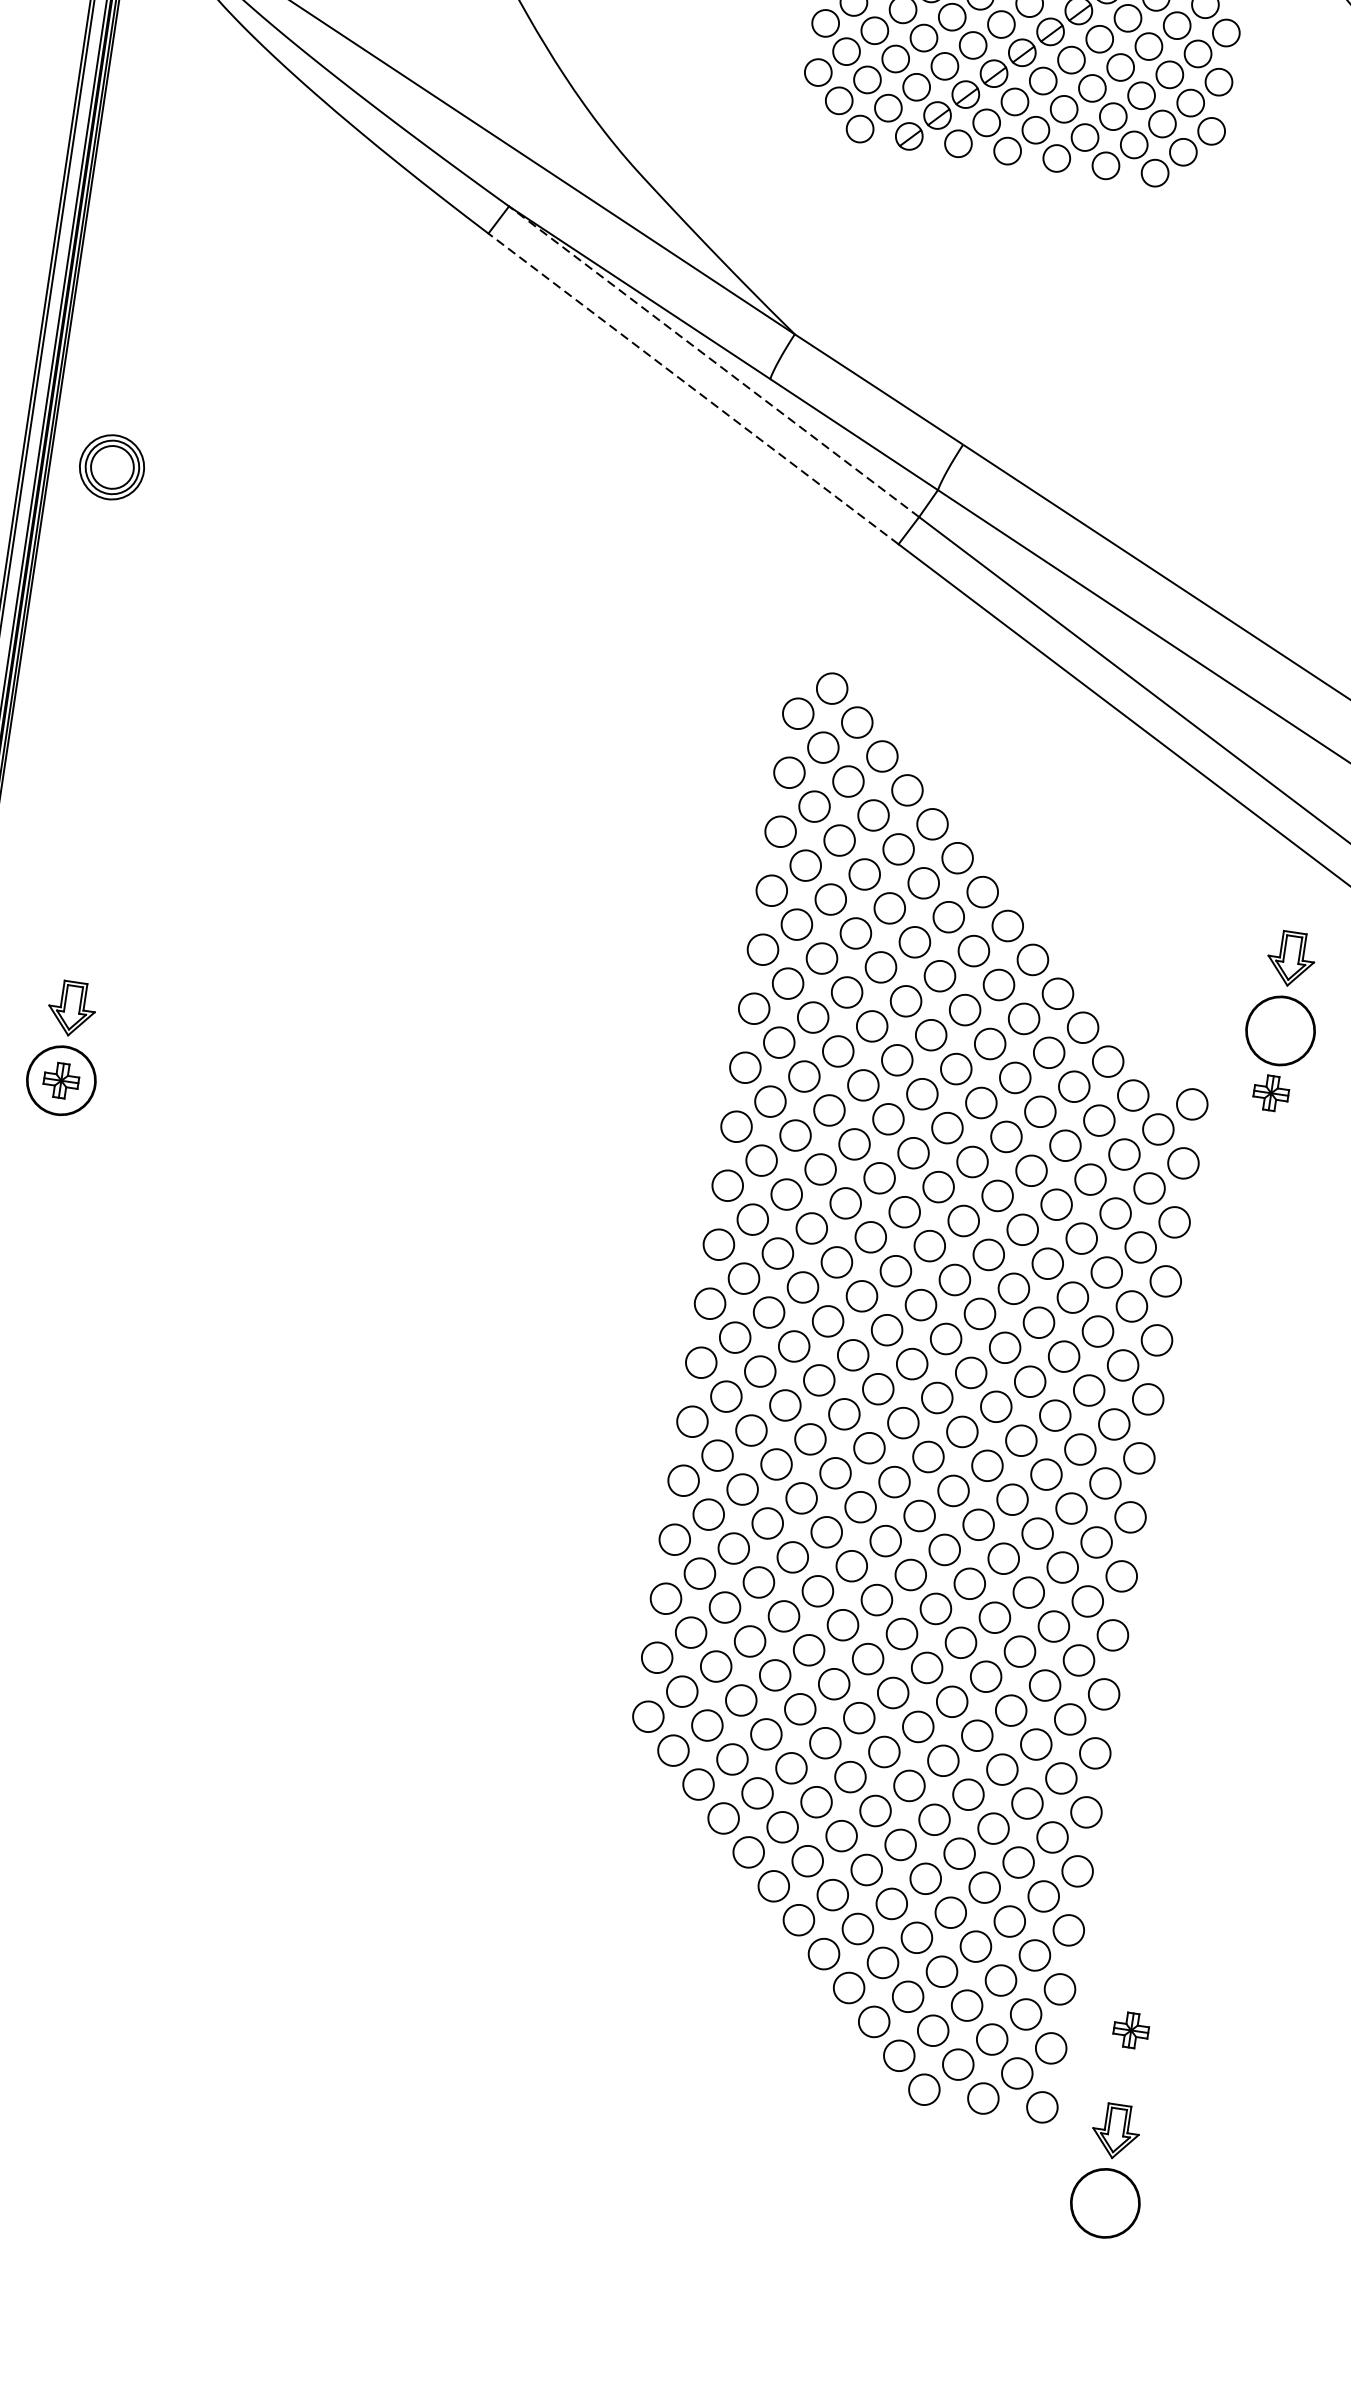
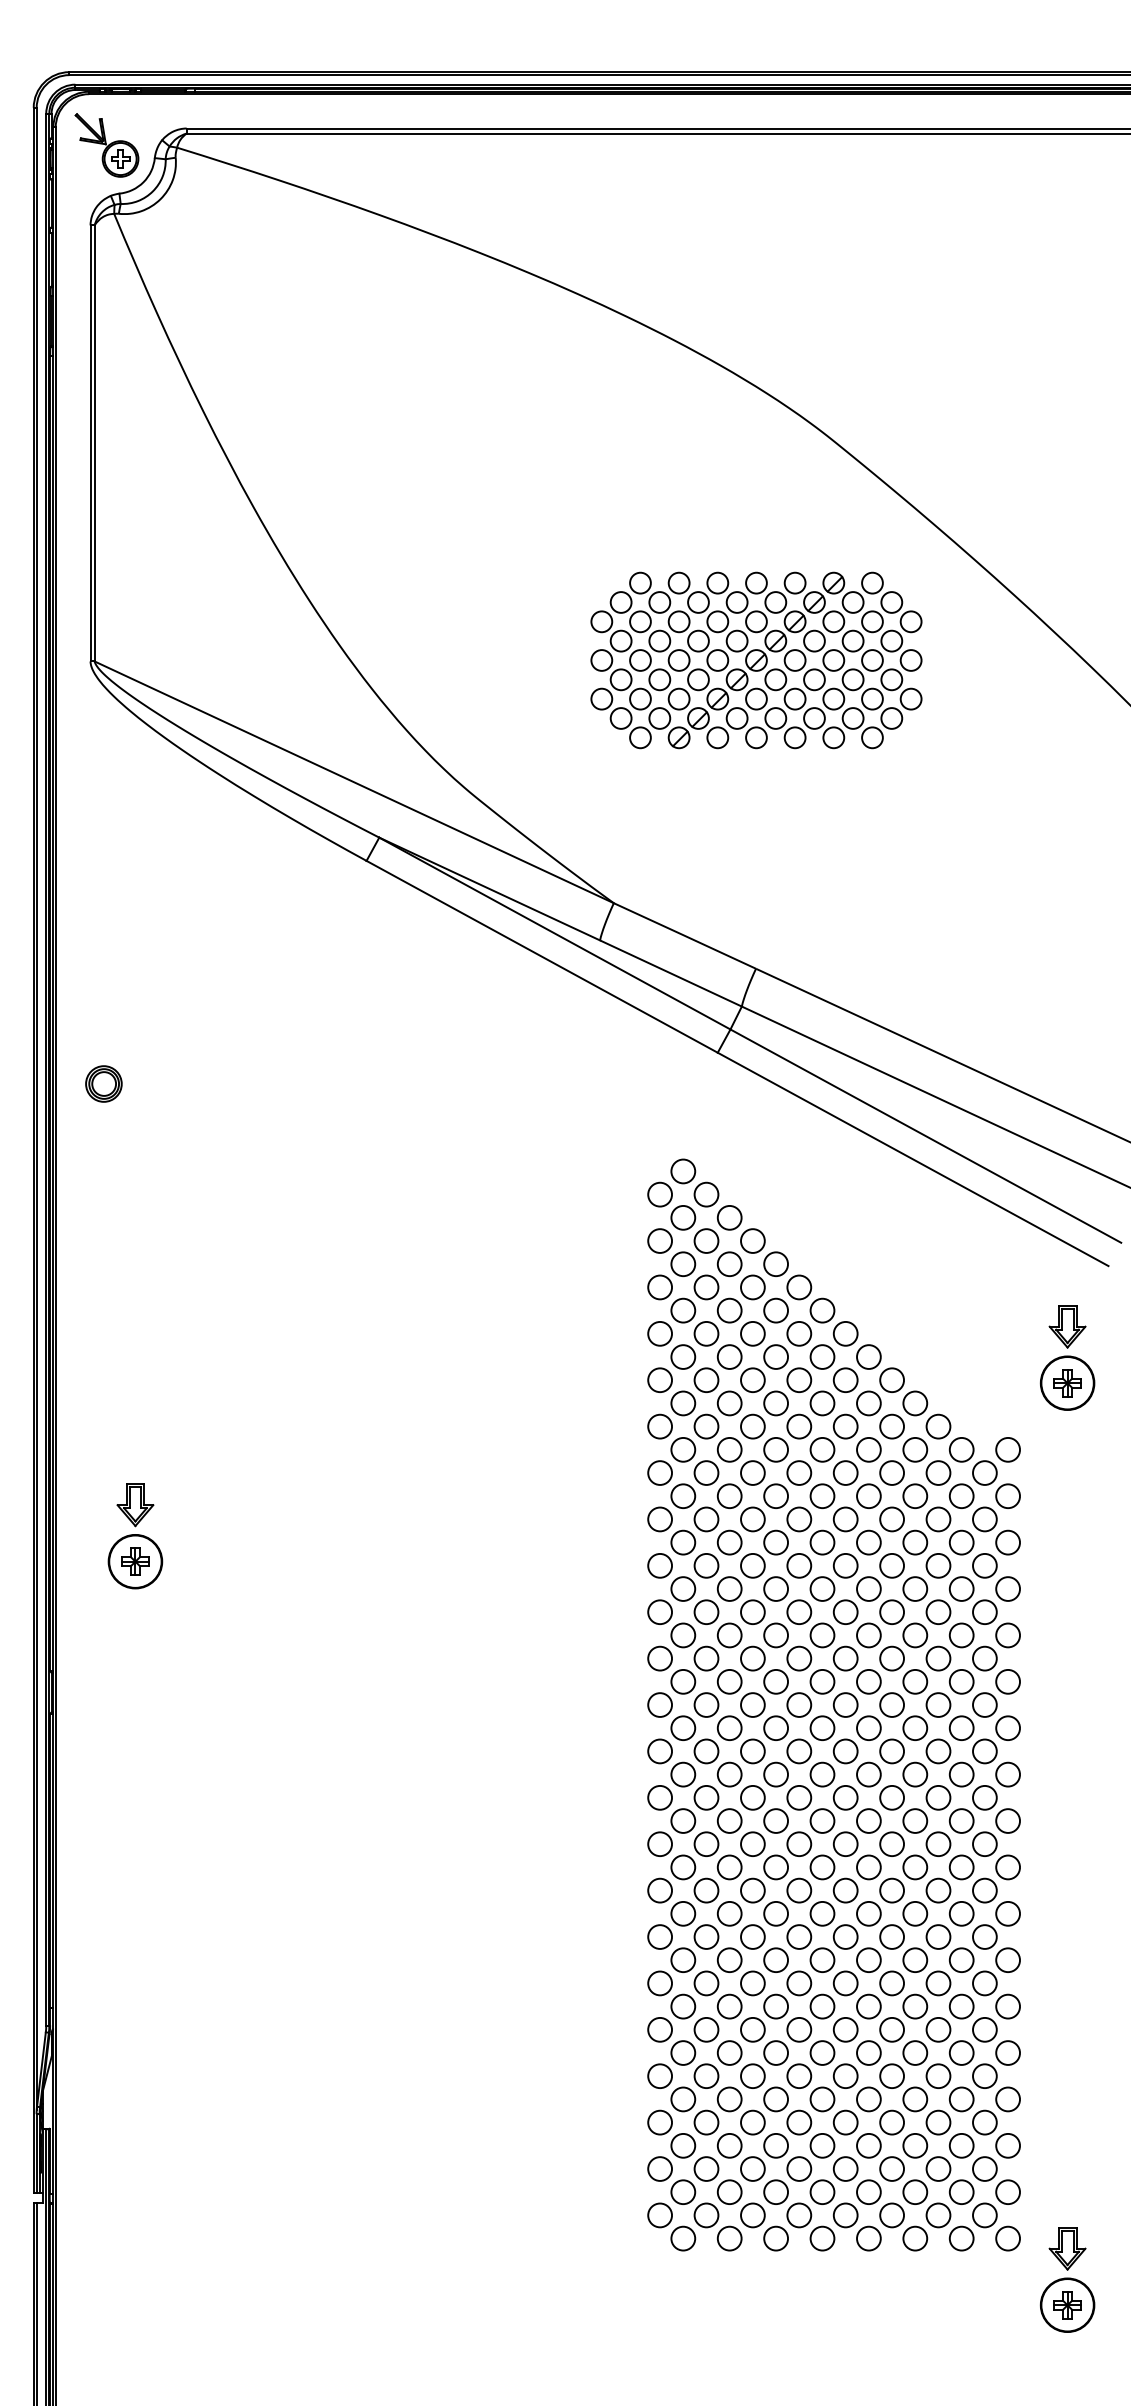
line: (713, 361) -> (554, 933), dashed -> solid
line: (692, 388) -> (541, 956), dashed -> solid
part: (111, 466) -> (103, 1083), size x0.71
part: (1271, 1093) -> (1067, 1383), moved
part: (752, 1928) -> (764, 2134), added
part: (1131, 2030) -> (1067, 2305), moved

